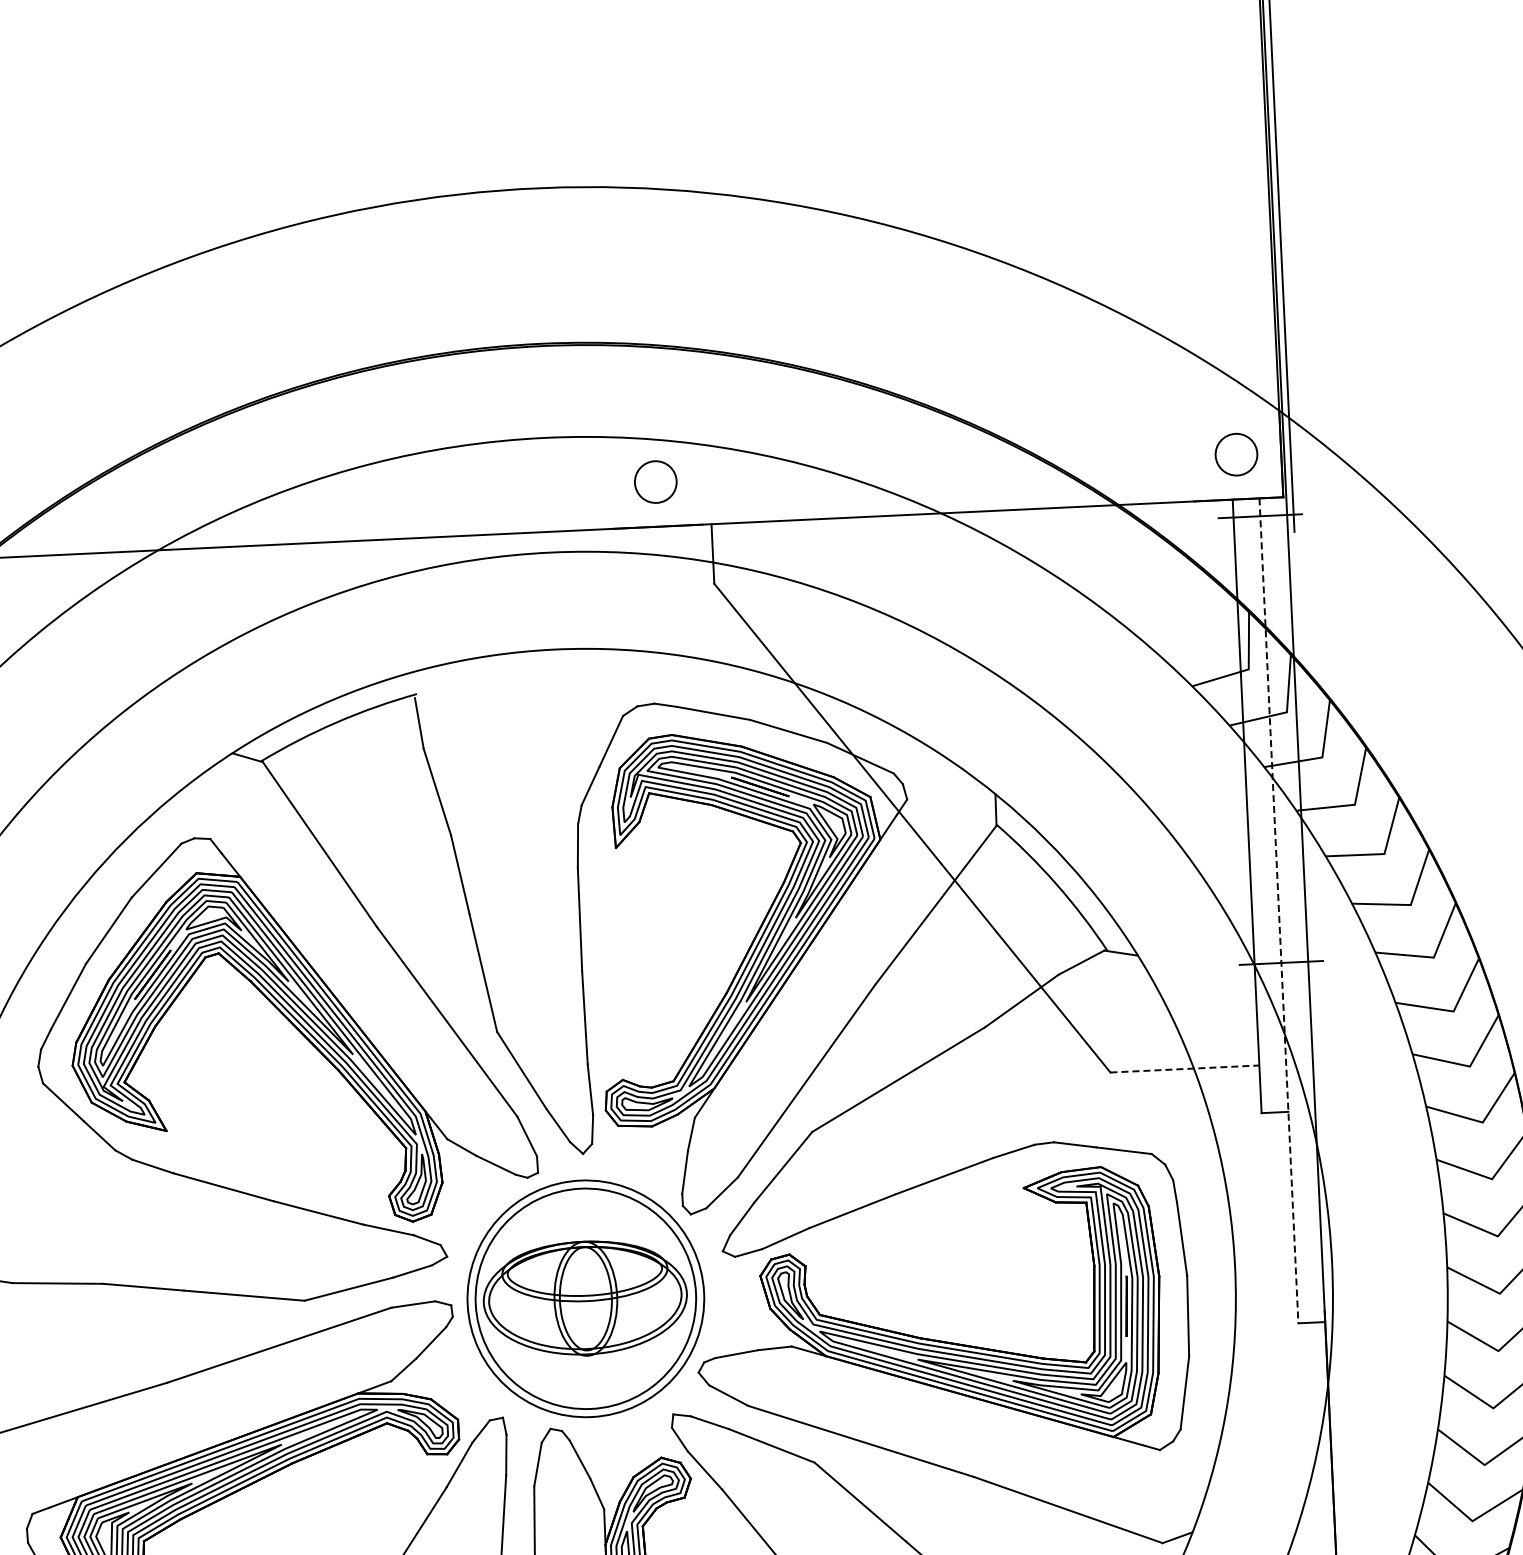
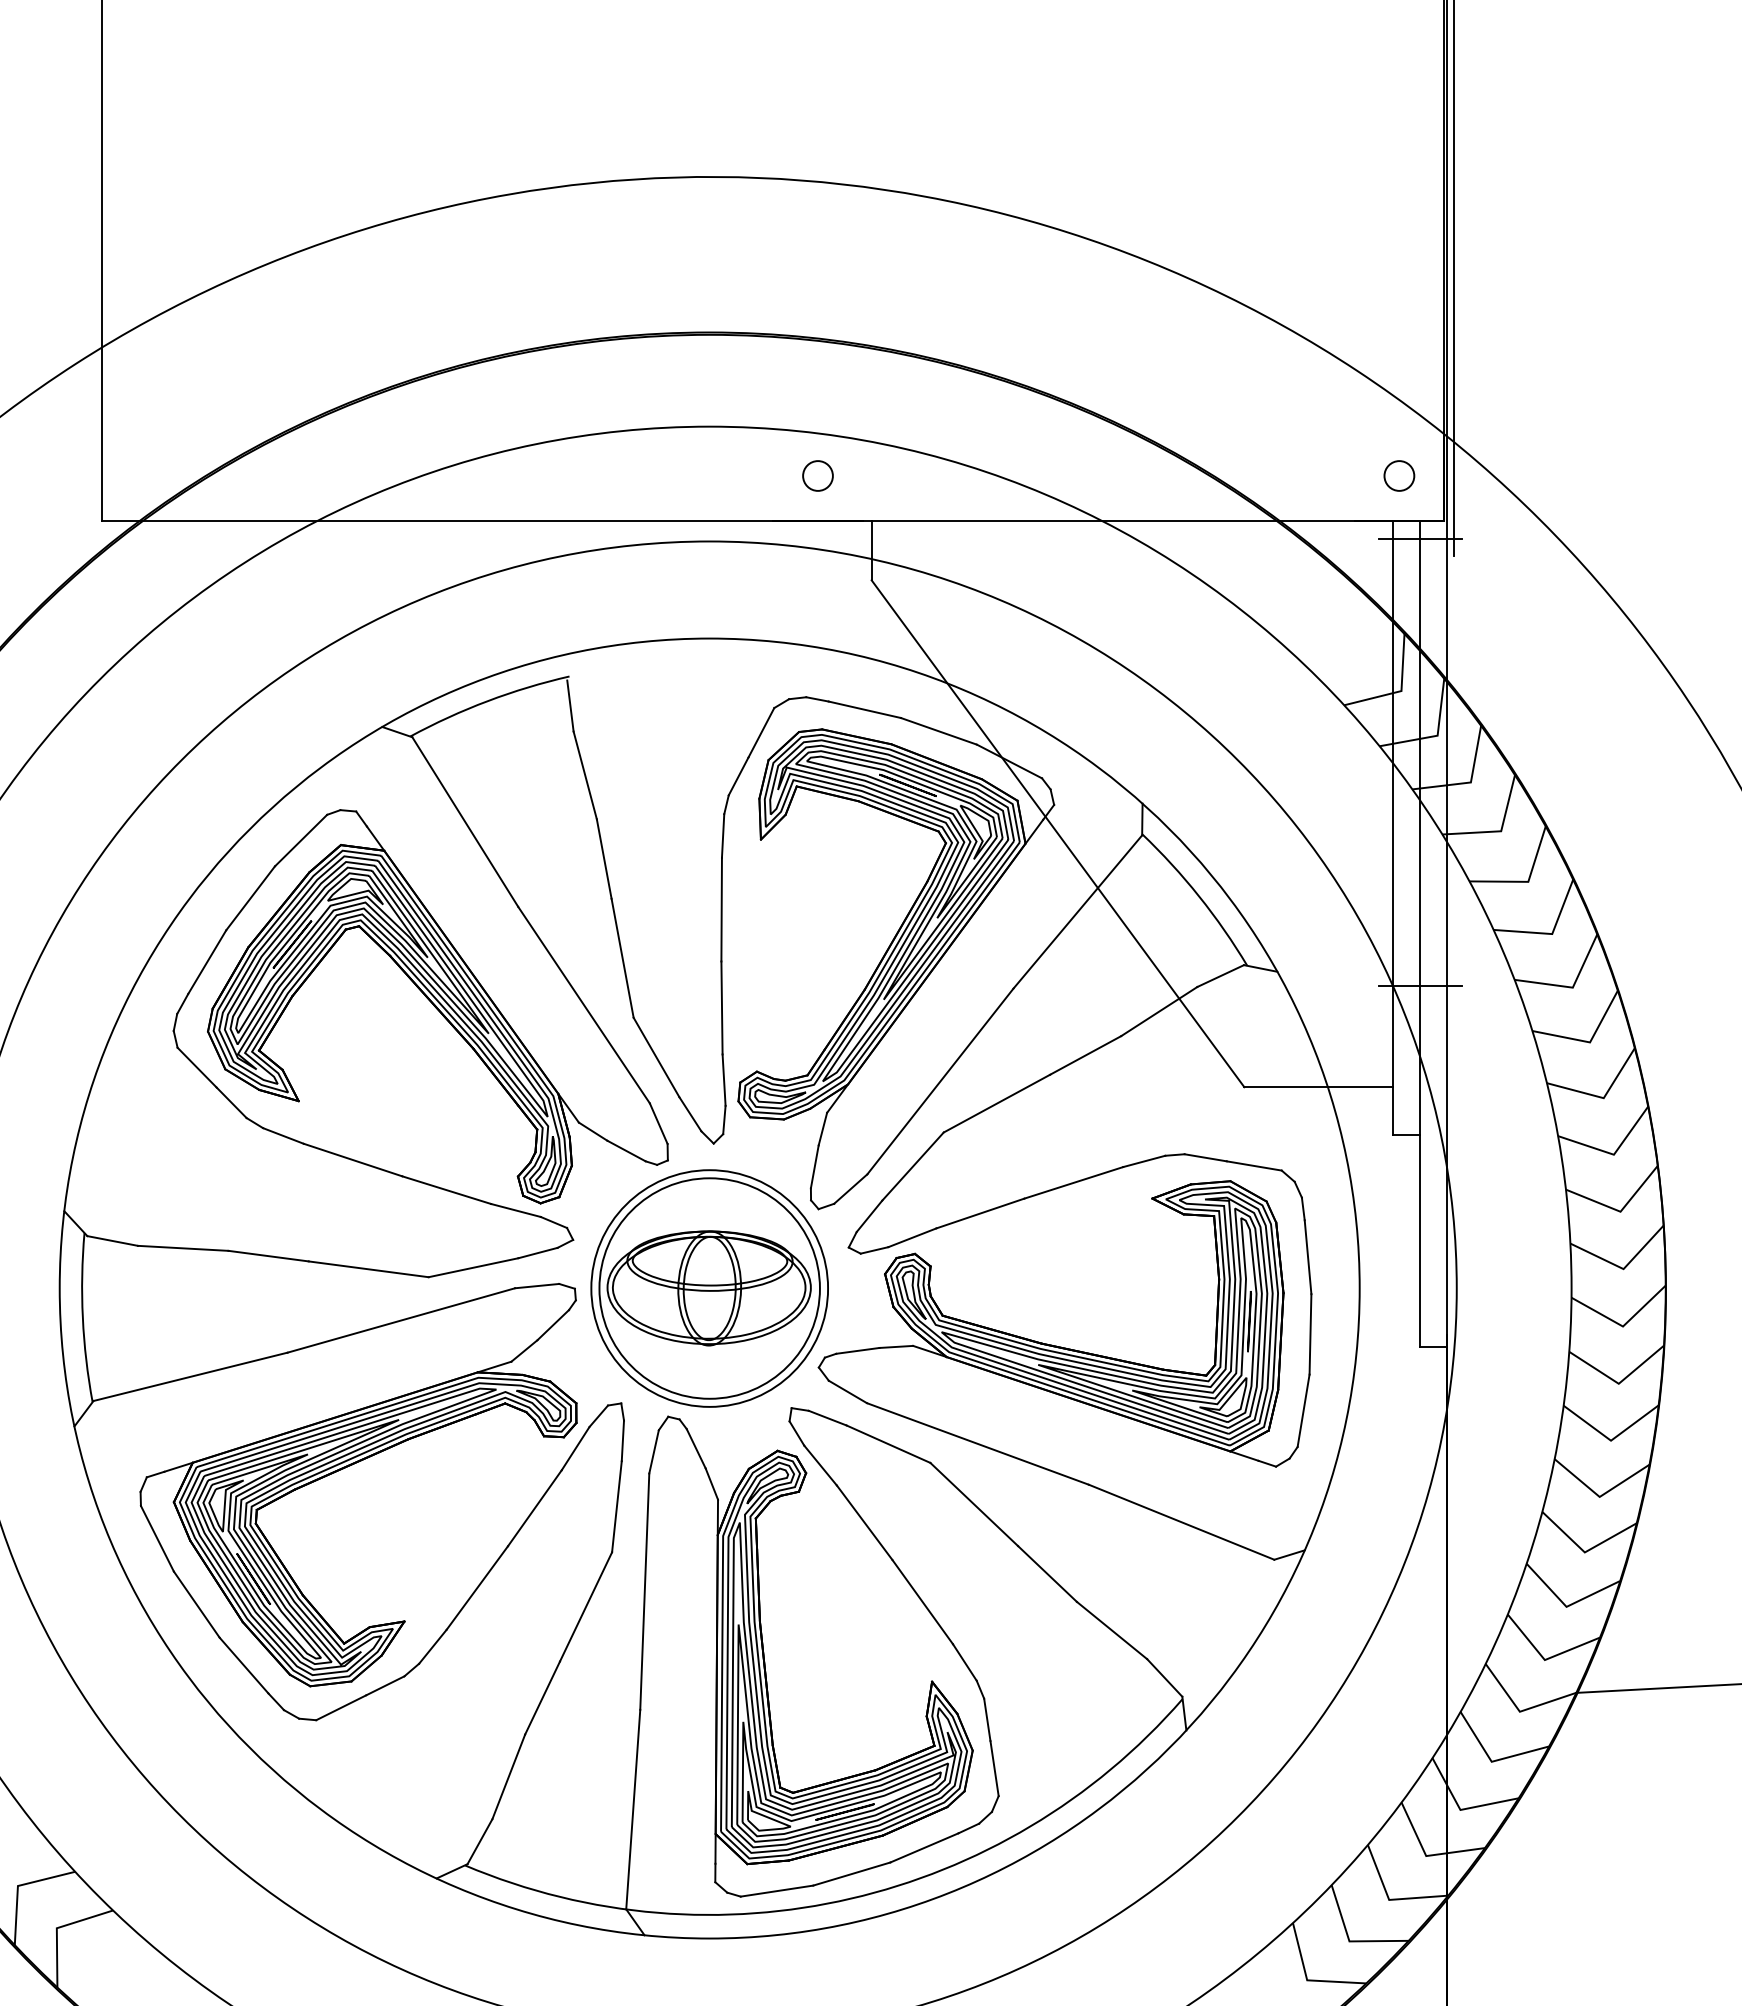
circle: (1236, 454) -> (1399, 475), size x0.71
circle: (655, 481) -> (817, 475), size x0.71
line: (1279, 910) -> (1420, 933), dashed -> solid
line: (1184, 1069) -> (1318, 1087), dashed -> solid

